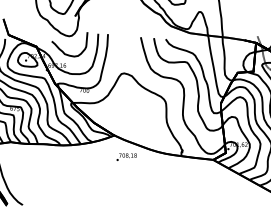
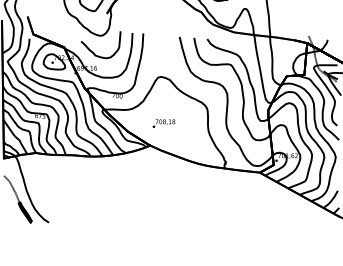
text: (126, 157) -> (163, 123), moved

